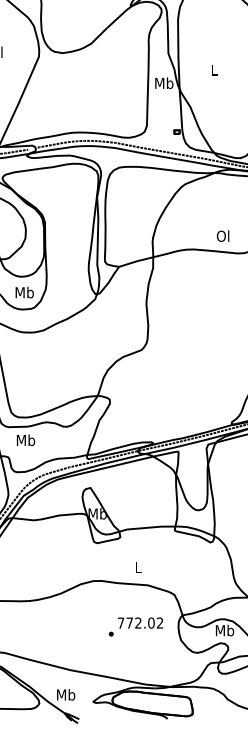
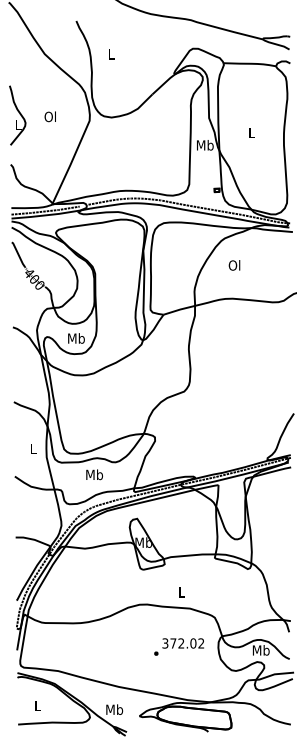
text: (223, 236) -> (234, 265), moved
text: (25, 439) -> (94, 474), moved
text: (121, 623) -> (165, 643), 772.02 -> 372.02

